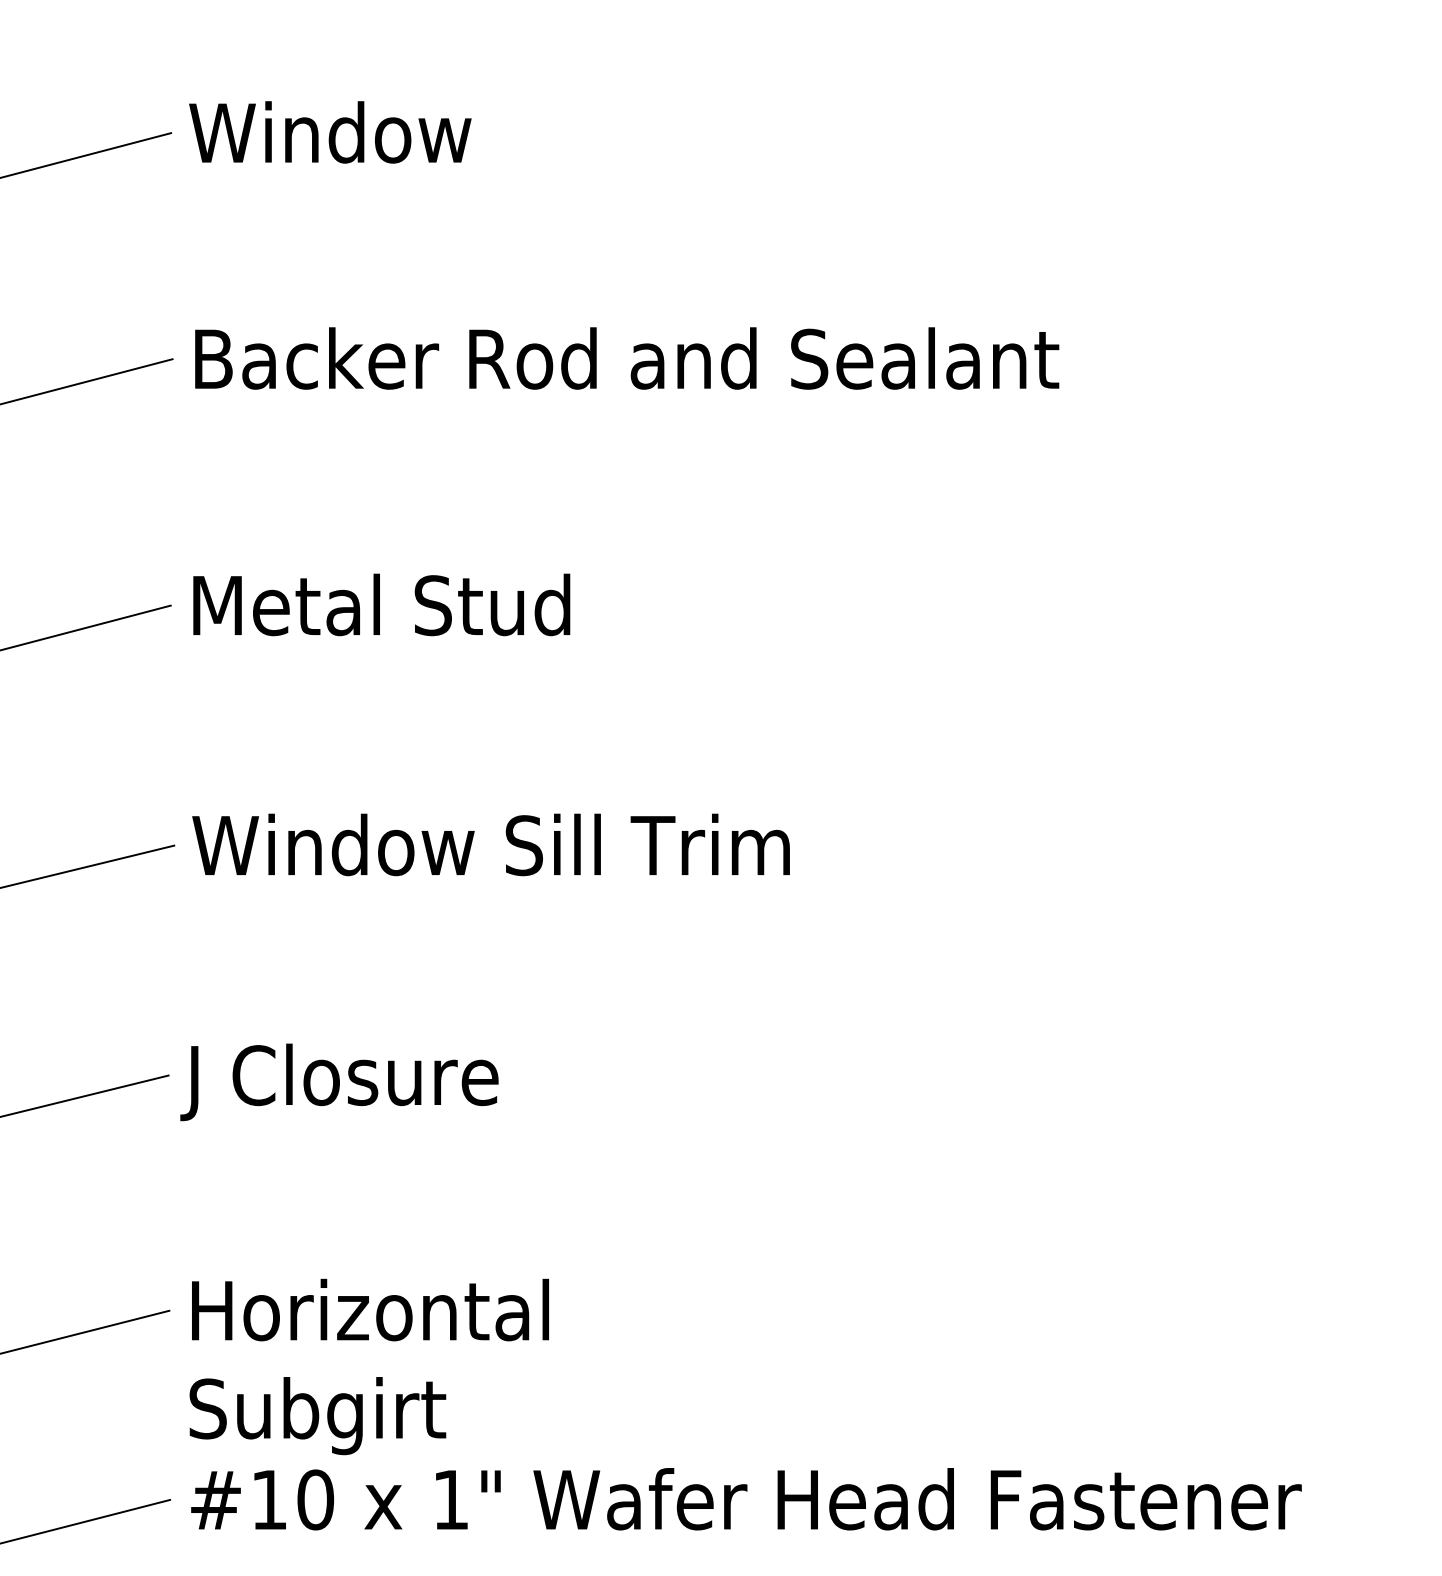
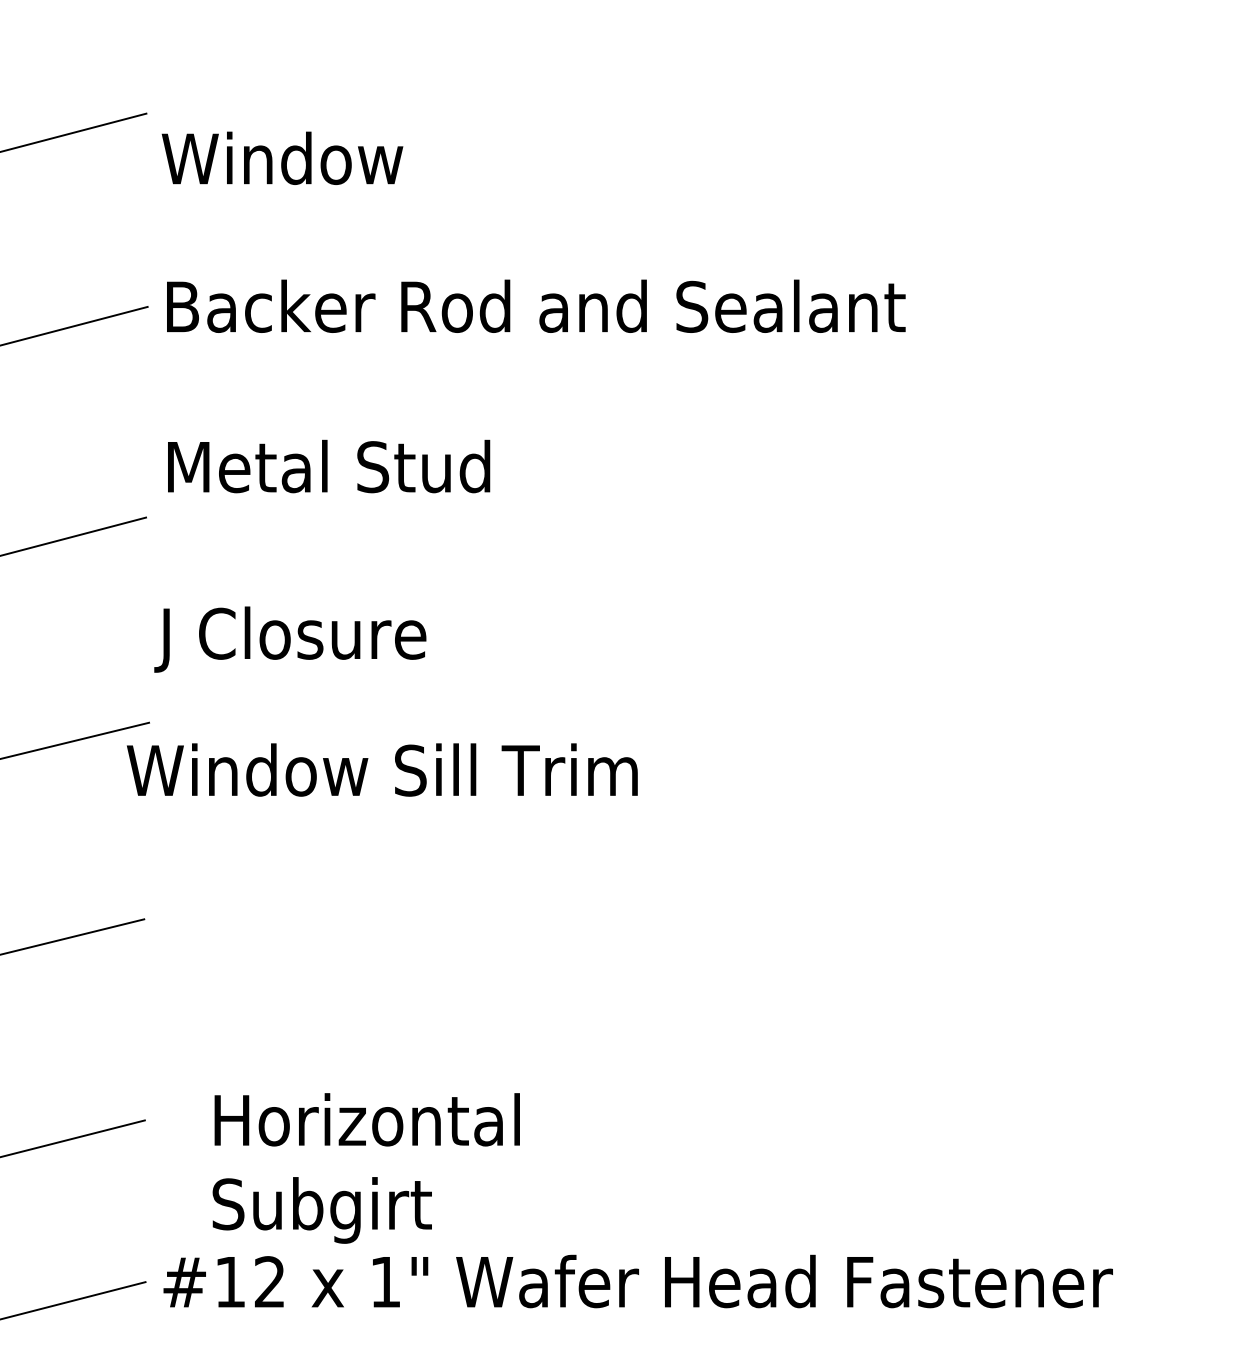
text: (330, 132) -> (282, 158), moved
text: (381, 604) -> (328, 466), moved
text: (490, 844) -> (381, 769), moved
text: (339, 1082) -> (290, 639), moved
text: (368, 1366) -> (365, 1168), moved
text: (315, 1499) -> (269, 1281), #10 -> #12

